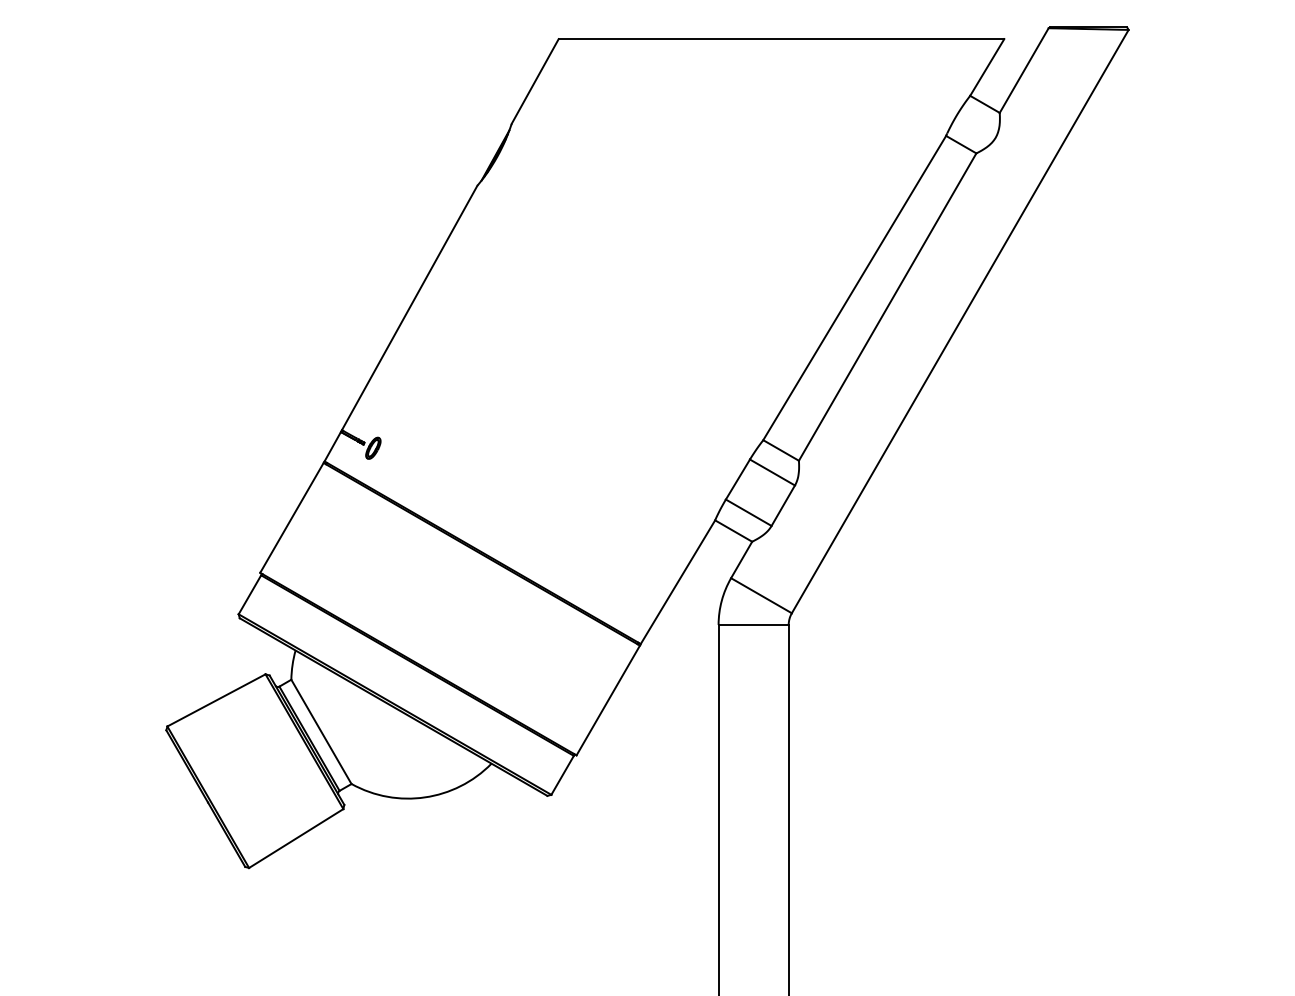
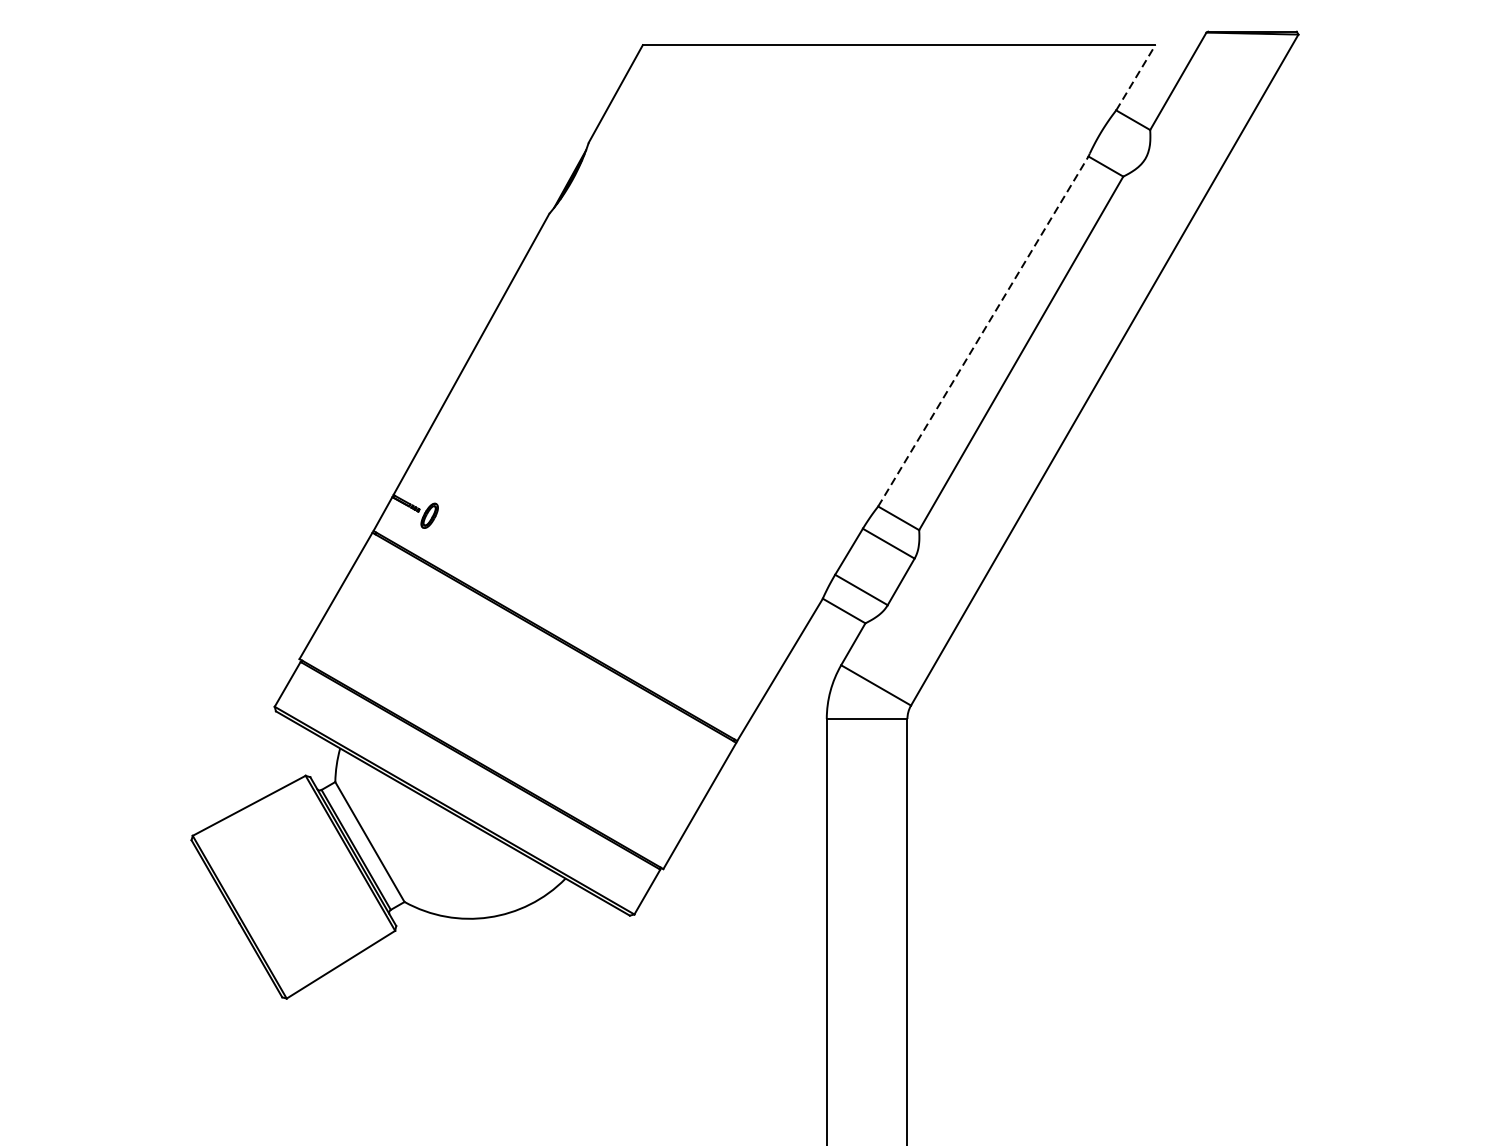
line: (987, 67) -> (1136, 77), solid -> dashed
line: (854, 288) -> (983, 332), solid -> dashed

